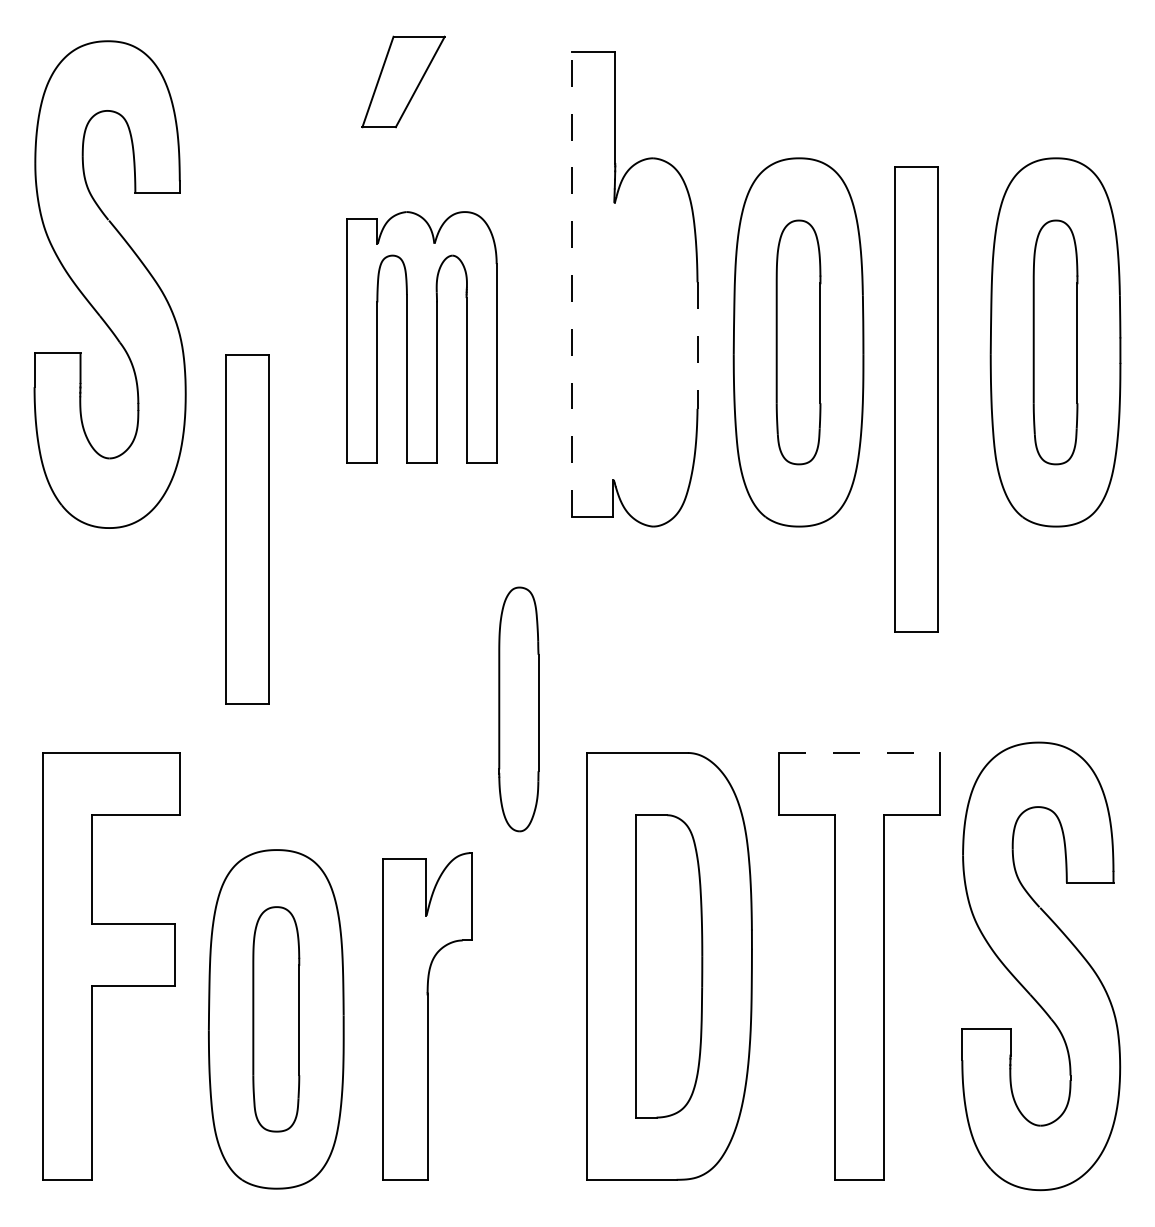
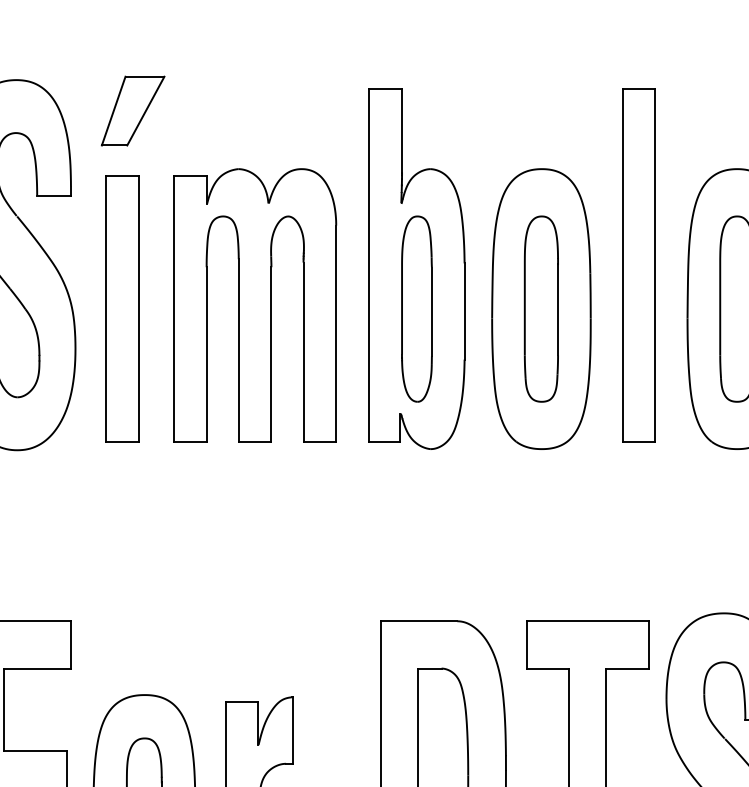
part: (403, 81) -> (133, 110), moved
line: (572, 284) -> (369, 265), dashed -> solid
part: (421, 337) -> (254, 305), size x1.43
line: (697, 346) -> (464, 312), dashed -> solid
part: (916, 399) -> (639, 265), moved
part: (247, 529) -> (122, 309), moved
part: (518, 709) -> (416, 309), moved
line: (859, 752) -> (587, 620), dashed -> solid

